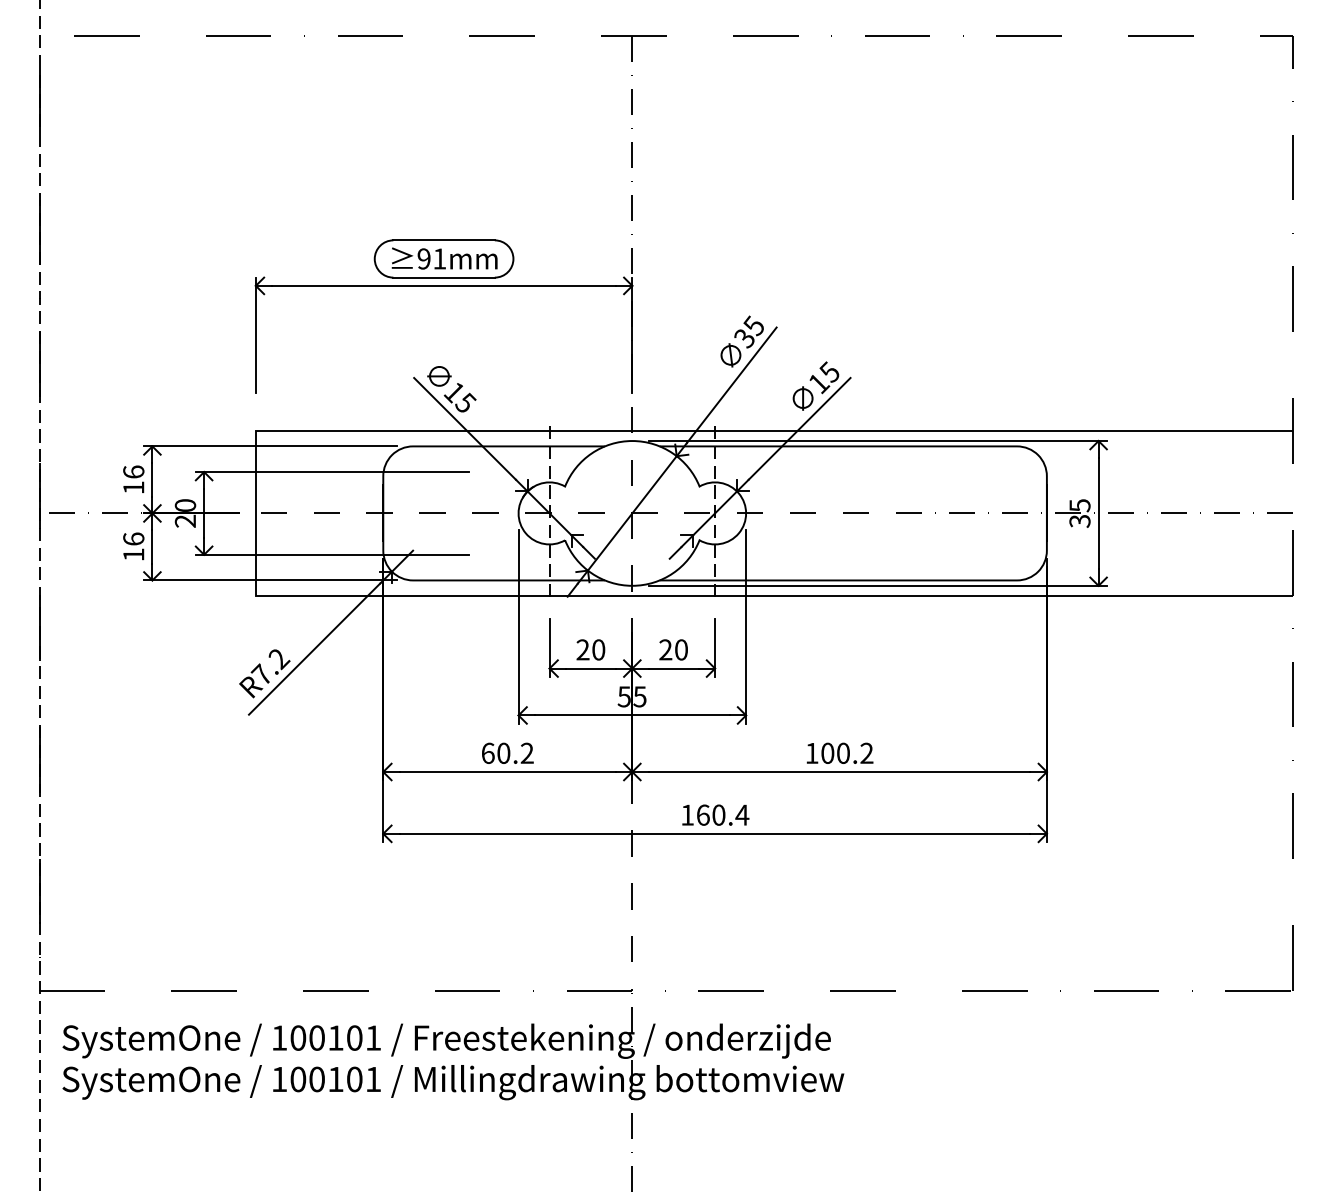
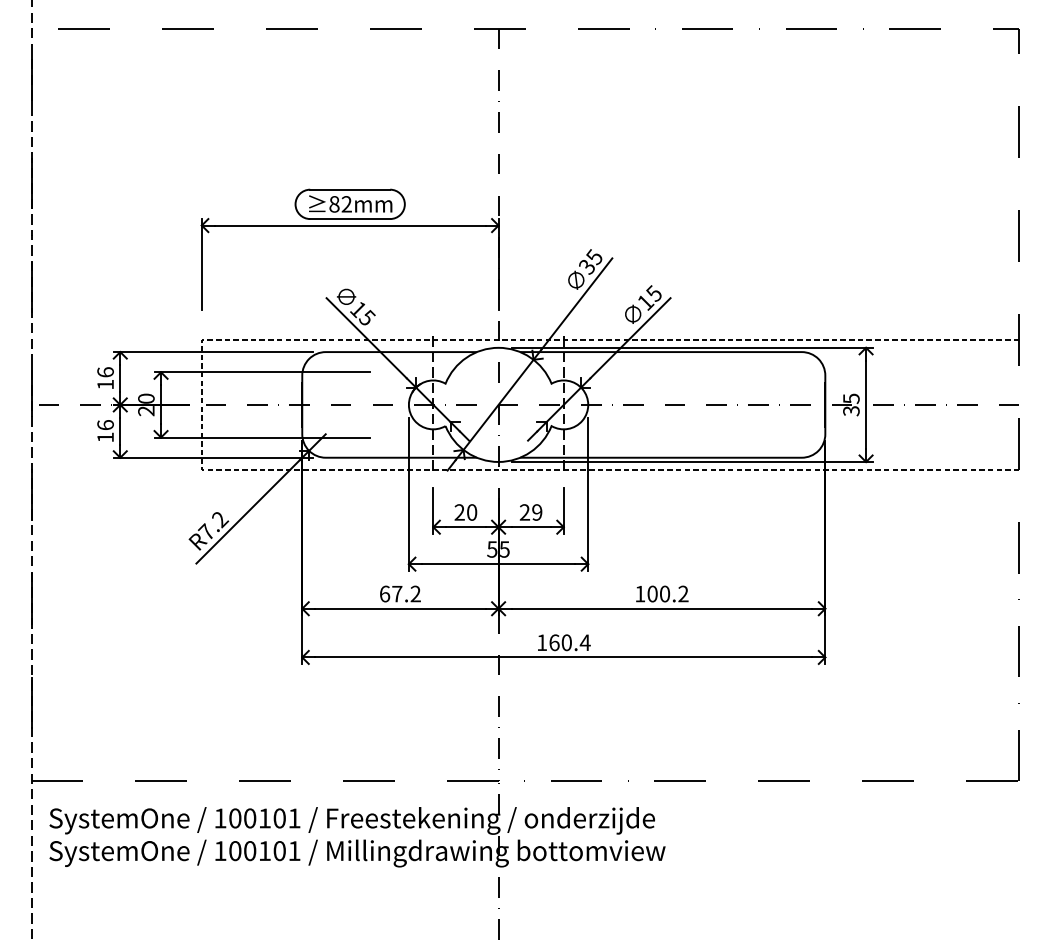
text: (431, 258) -> (340, 203), 91mm -> 82mm
line: (255, 513) -> (201, 404), solid -> dashed
text: (681, 649) -> (537, 512), 20 -> 29
text: (503, 752) -> (397, 593), 60.2 -> 67.2

